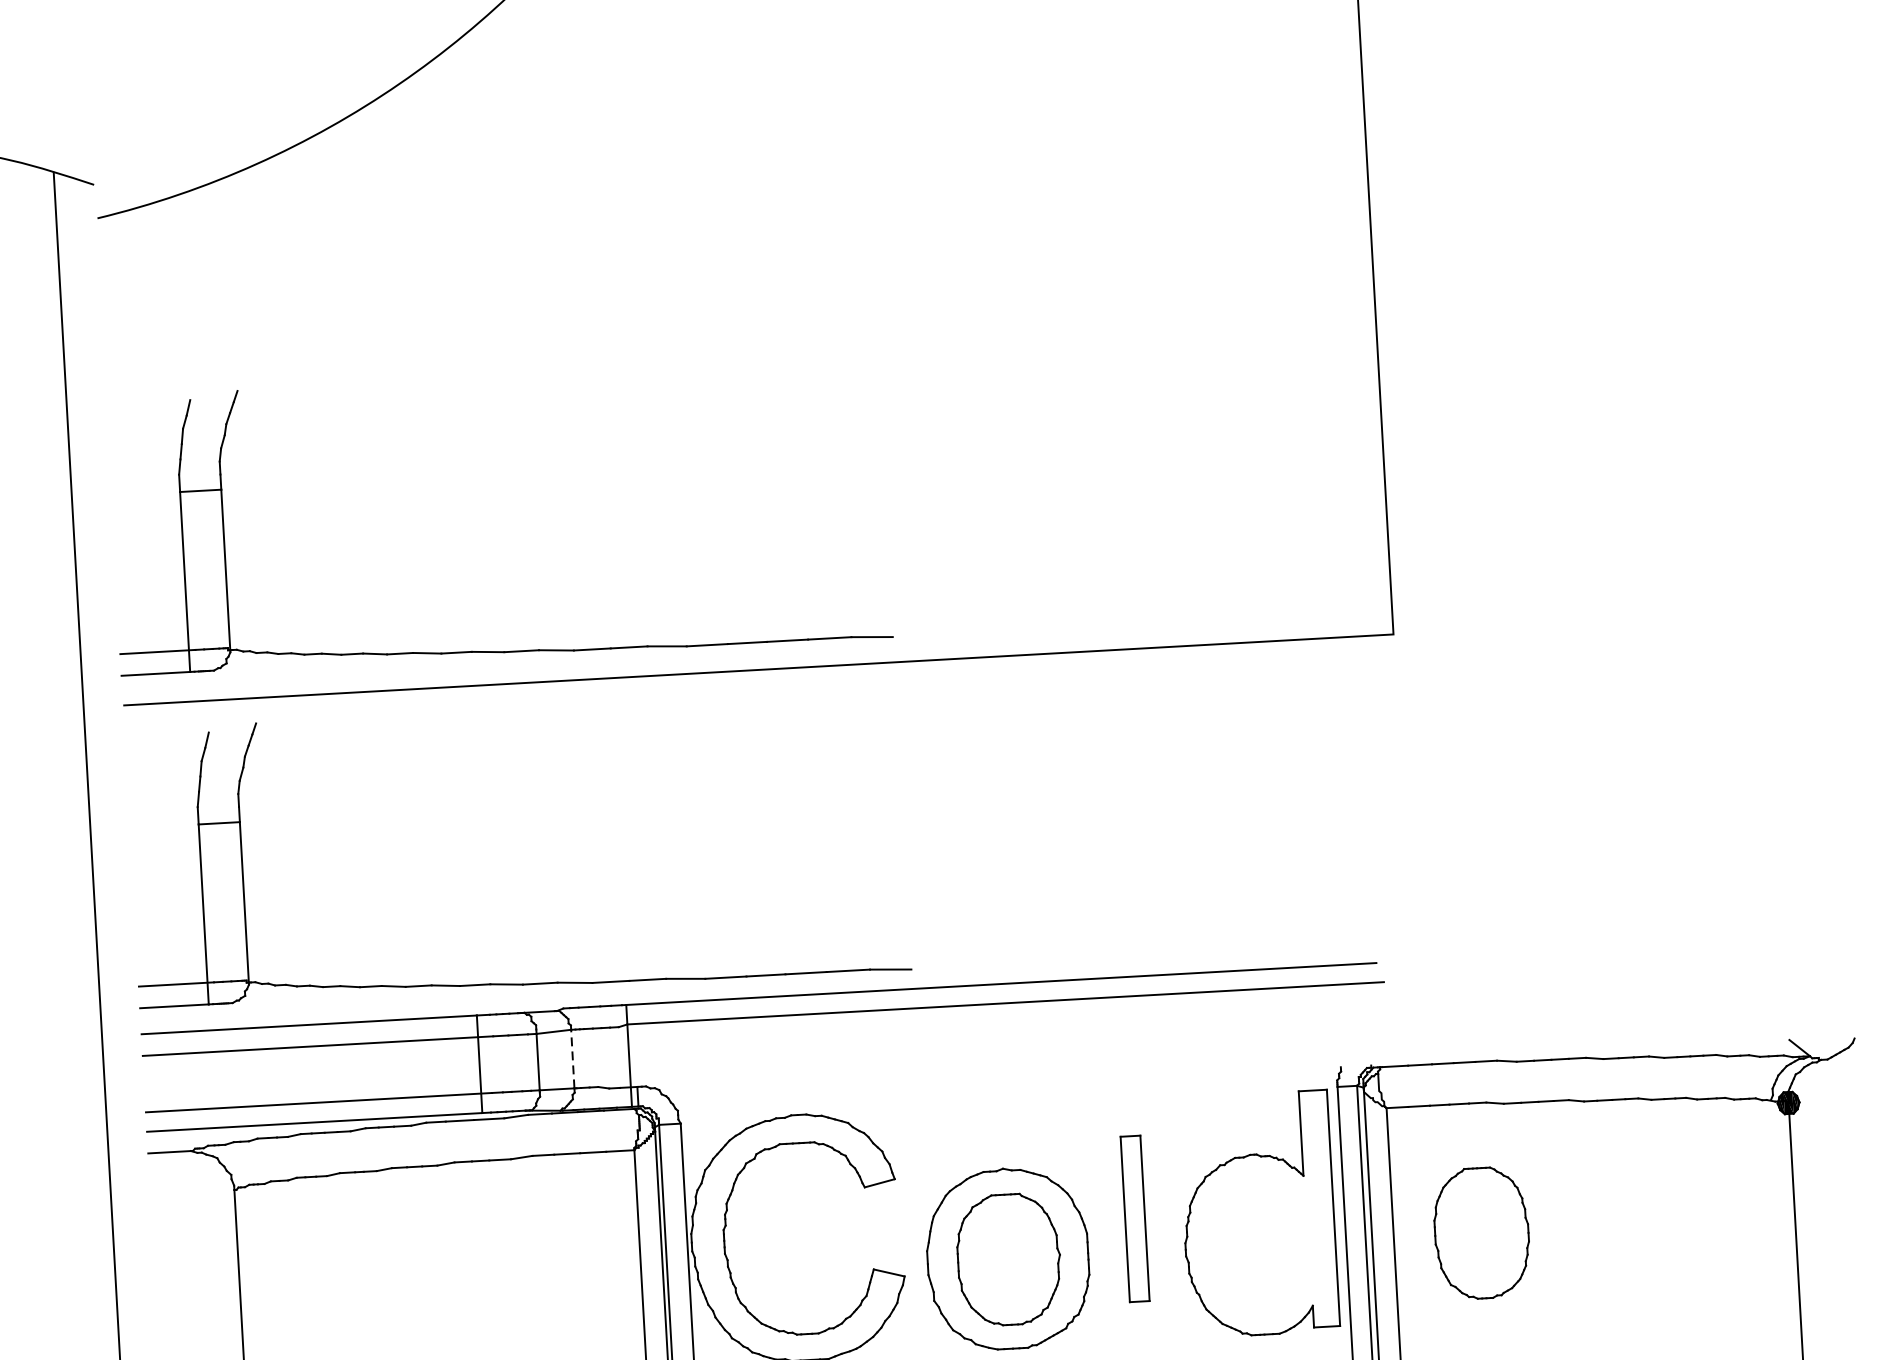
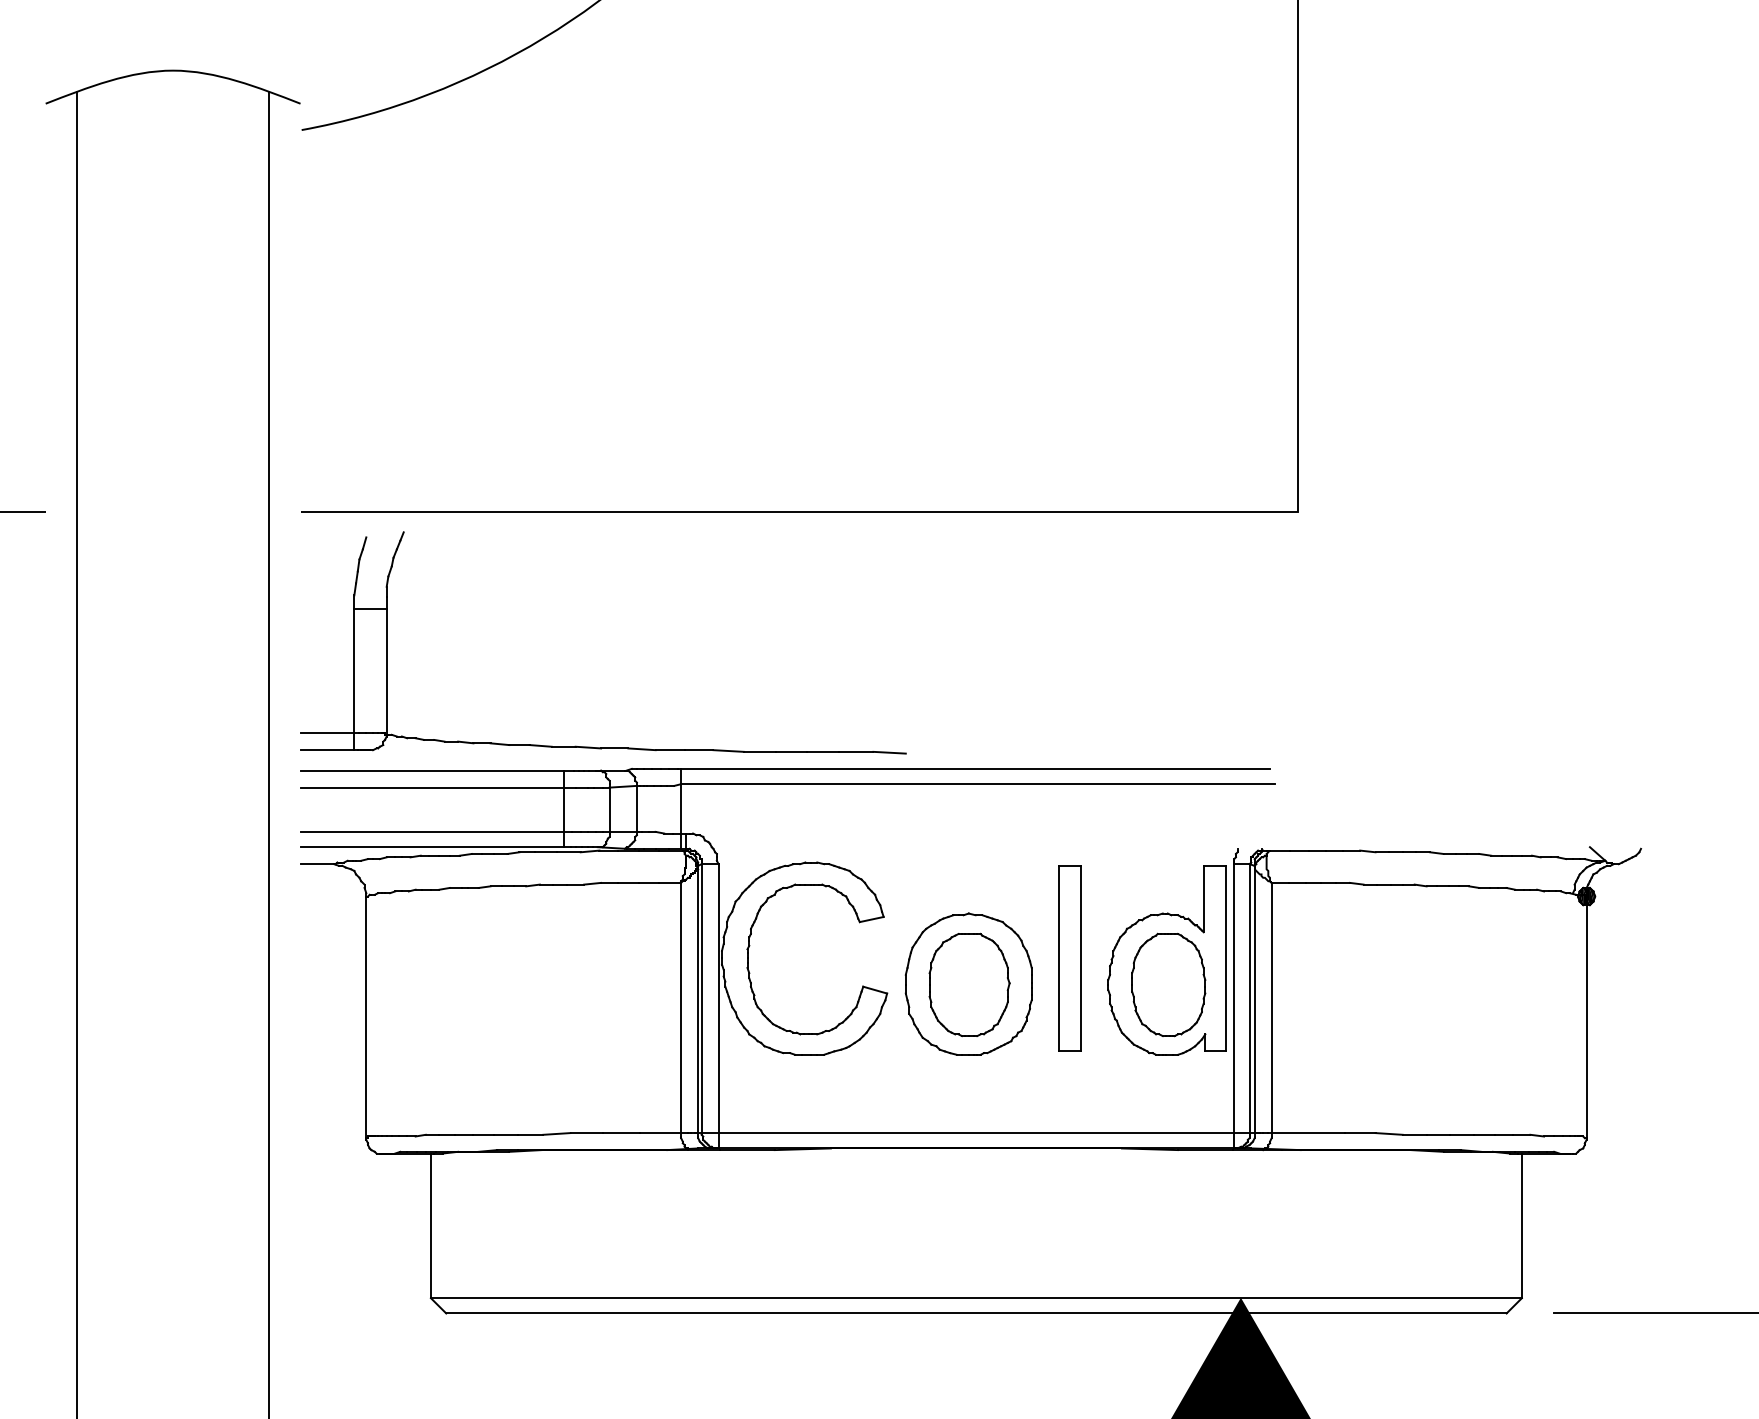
part: (491, 650) -> (591, 485), removed
line: (572, 1058) -> (636, 808), dashed -> solid
part: (1134, 1218) -> (1069, 958), size x1.43
part: (1481, 1232) -> (1168, 984), moved

